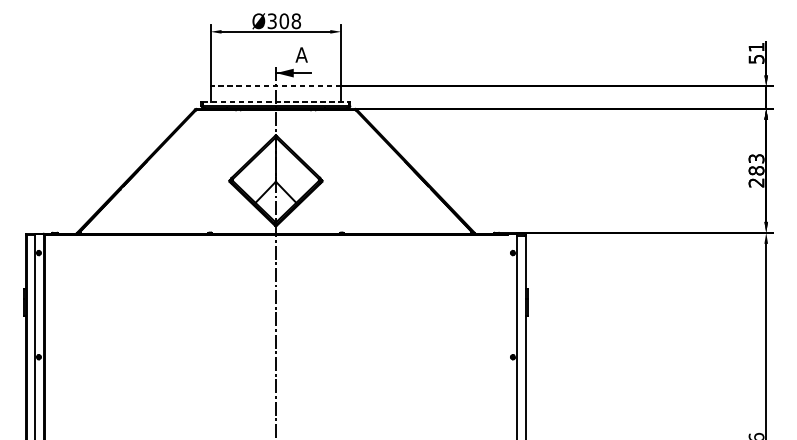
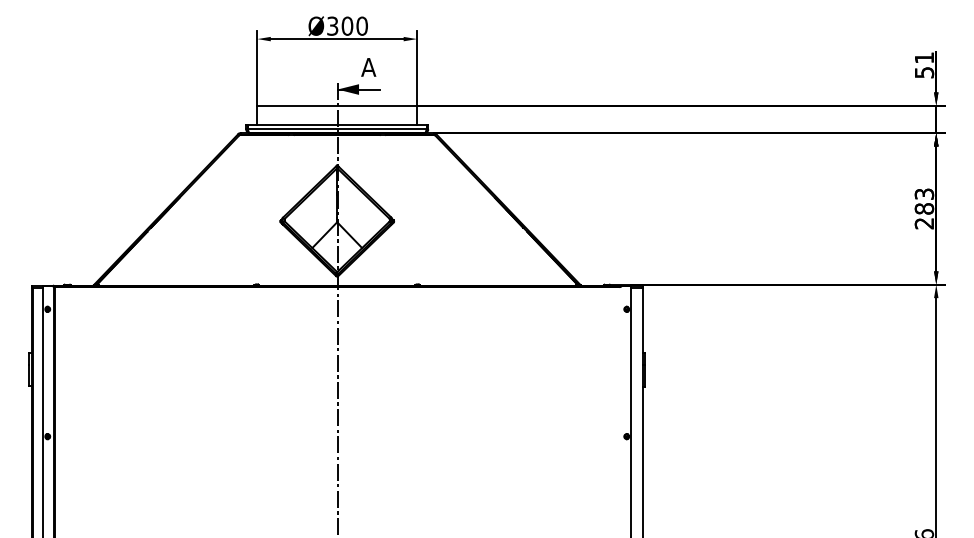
text: (295, 20) -> (361, 25), Ø308 -> Ø300
line: (276, 86) -> (337, 105), dashed -> solid
line: (276, 101) -> (337, 124), dashed -> solid

